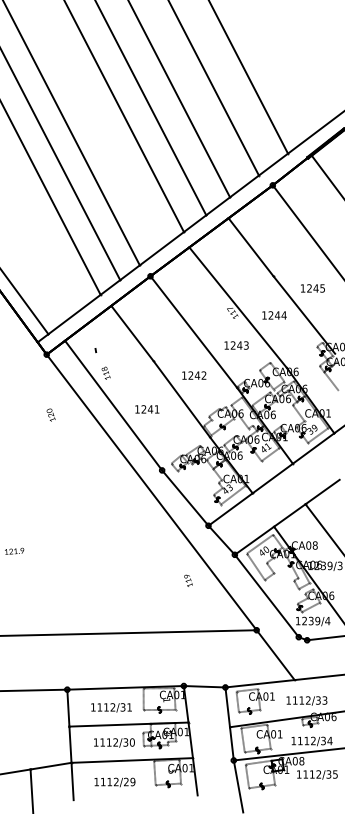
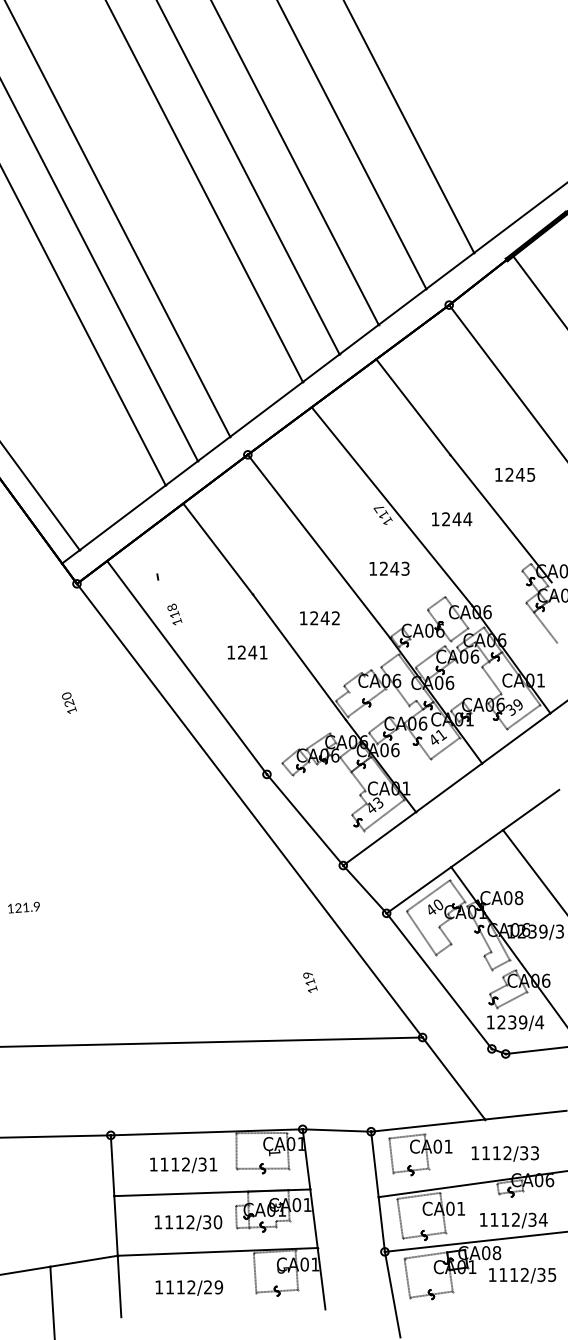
text: (147, 409) -> (247, 652), moved
text: (50, 414) -> (68, 702), moved
text: (188, 580) -> (310, 981), moved

